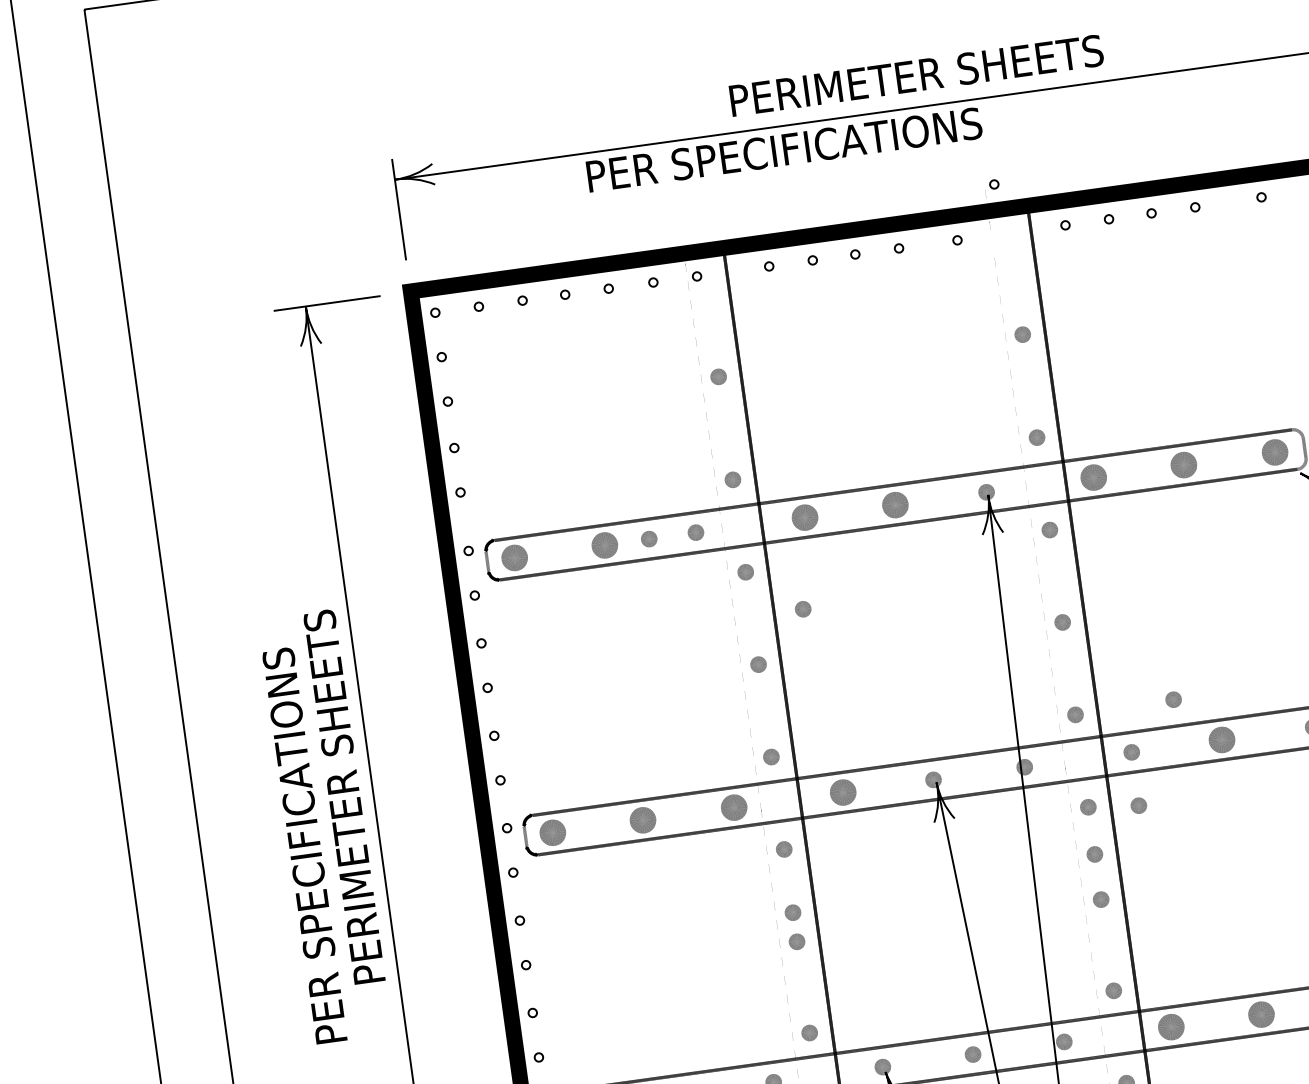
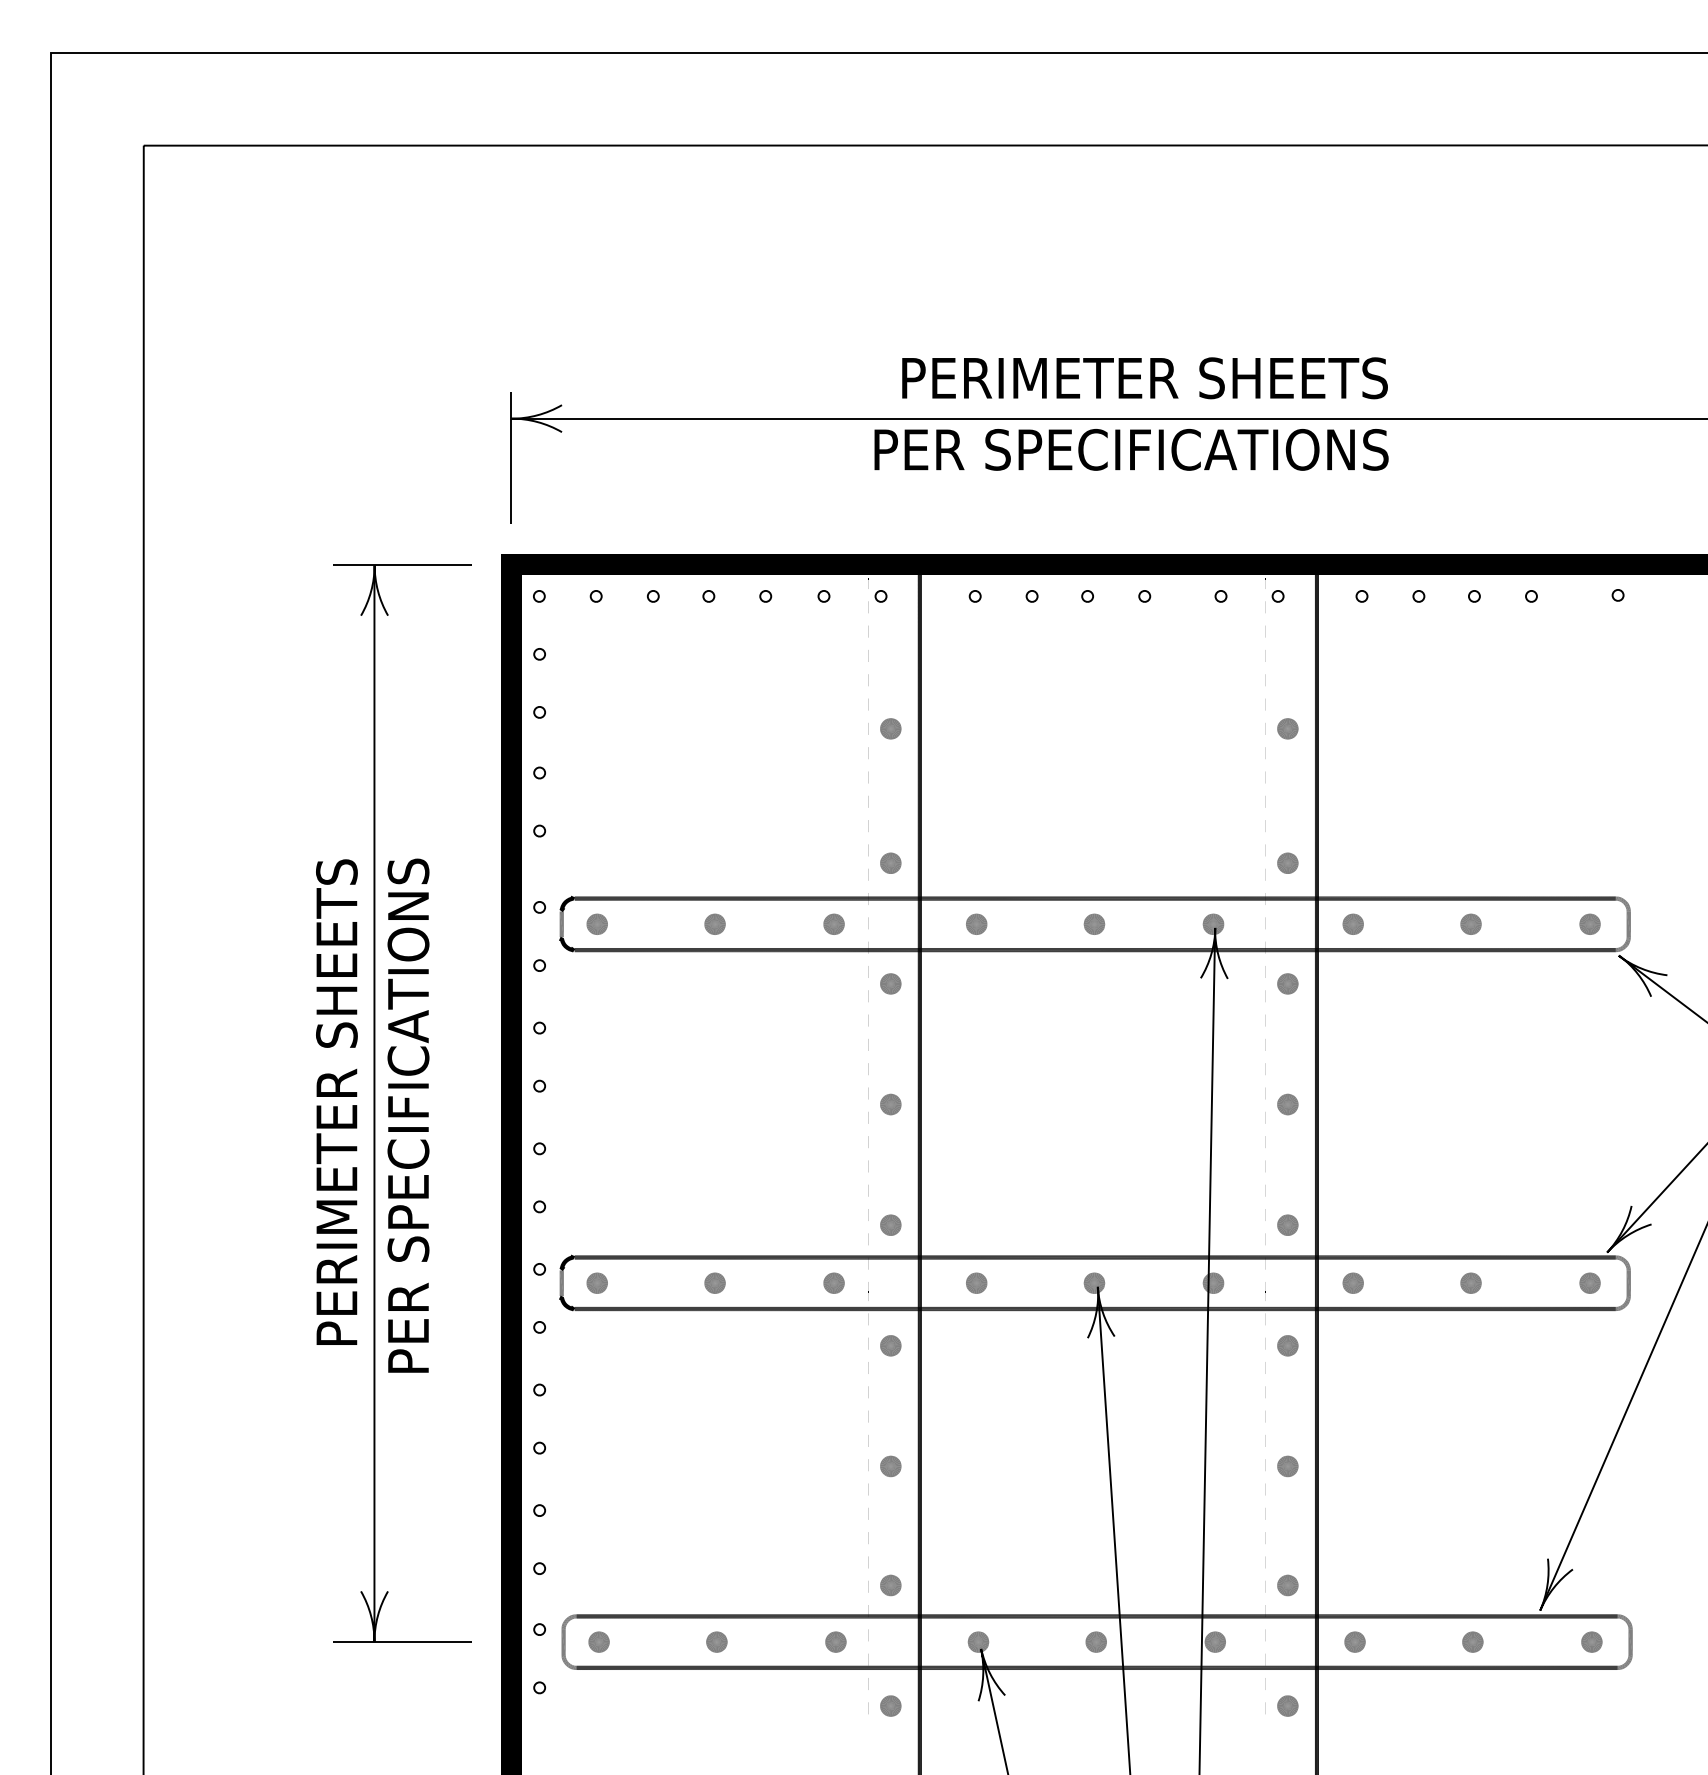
text: (916, 75) -> (1144, 378), moved
text: (784, 149) -> (1131, 449), moved
part: (992, 188) -> (1274, 601), moved
part: (1274, 451) -> (1589, 923), size x0.62
part: (1183, 464) -> (1470, 923), size x0.62
part: (1092, 476) -> (1352, 923), size x0.62
part: (895, 504) -> (1094, 923), size x0.62
part: (804, 516) -> (976, 923), size x0.62
part: (648, 538) -> (772, 923), removed
part: (604, 544) -> (714, 923), size x0.62
part: (513, 557) -> (596, 923), size x0.62
part: (802, 609) -> (957, 1041), removed
part: (1172, 699) -> (1415, 1222), removed
part: (1221, 739) -> (1470, 1282), size x0.62
part: (843, 791) -> (976, 1282), size x0.62
text: (344, 796) -> (336, 1101), moved
part: (1138, 805) -> (1352, 1352), removed
part: (733, 807) -> (833, 1282), size x0.62
part: (642, 819) -> (714, 1282), size x0.62
part: (552, 832) -> (596, 1282), size x0.62
text: (304, 845) -> (408, 1115), moved
part: (1094, 853) -> (1287, 1406), removed
part: (792, 912) -> (890, 1427), removed
part: (1261, 1014) -> (1472, 1641), size x0.62
part: (1170, 1026) -> (1354, 1641), size x0.62

